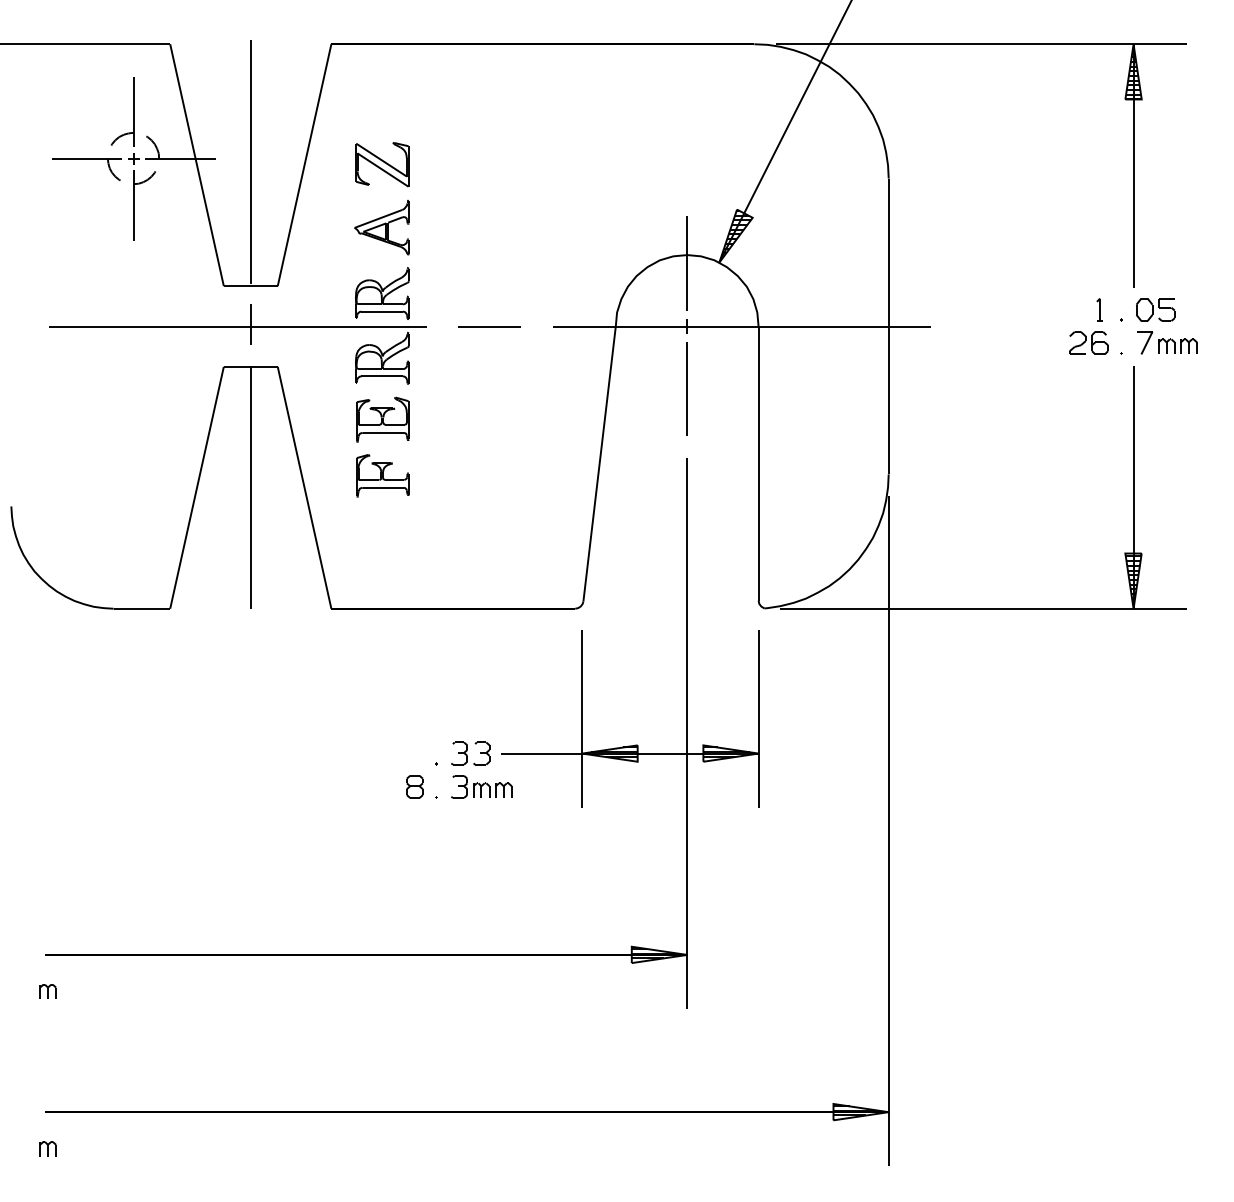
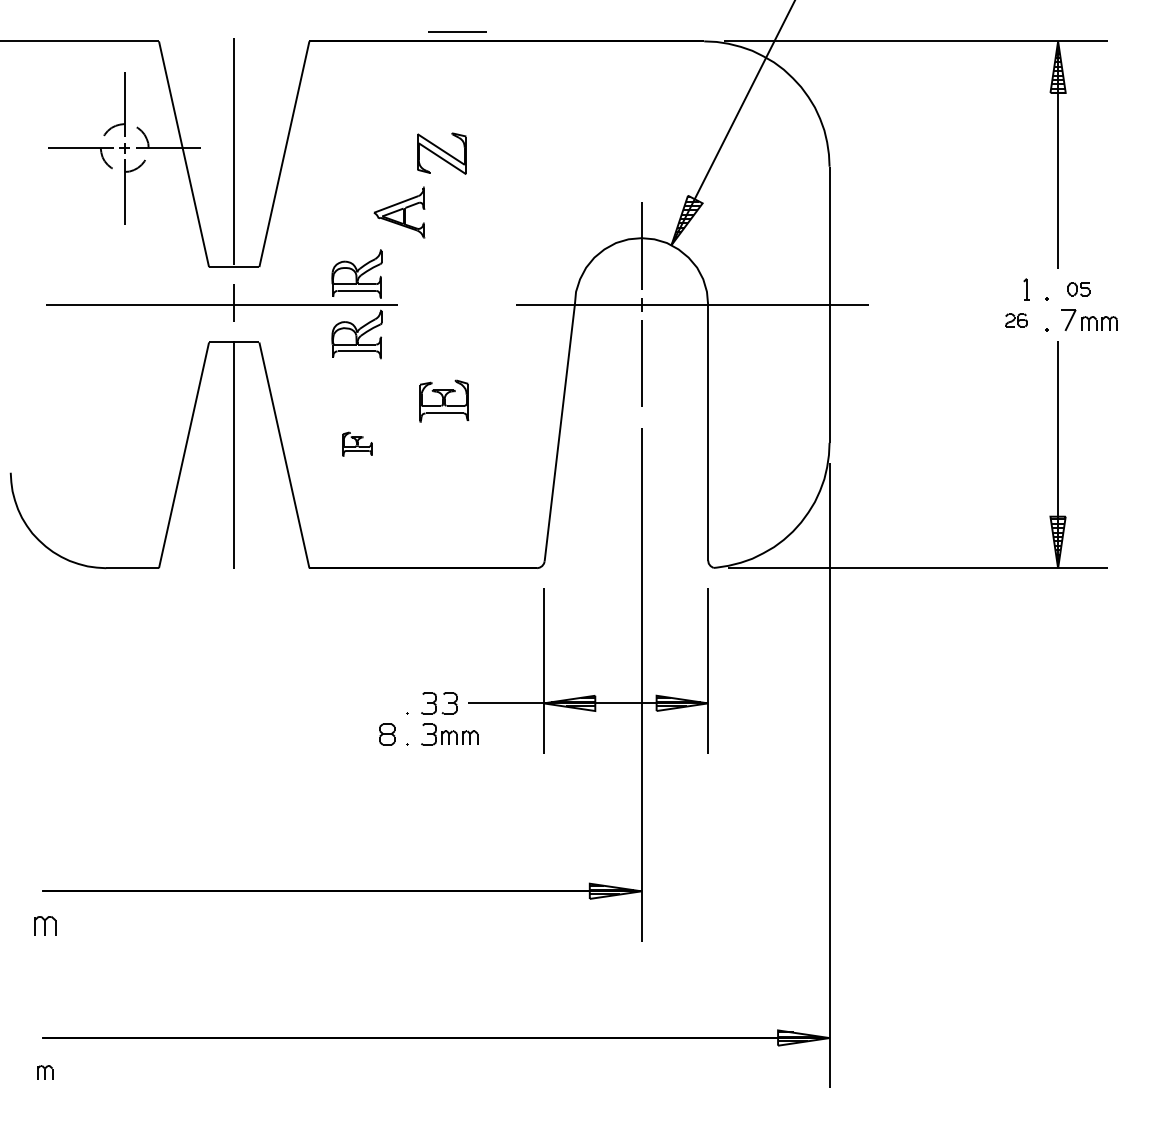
part: (382, 164) -> (442, 153), moved
part: (381, 227) -> (399, 212), moved
part: (1155, 309) -> (1078, 288), size x0.6
line: (489, 326) -> (457, 31), moved
part: (1088, 342) -> (1016, 319), size x0.6
part: (382, 419) -> (443, 400), moved
part: (382, 475) -> (357, 443), size x0.6
part: (47, 991) -> (44, 925), size x1.4

